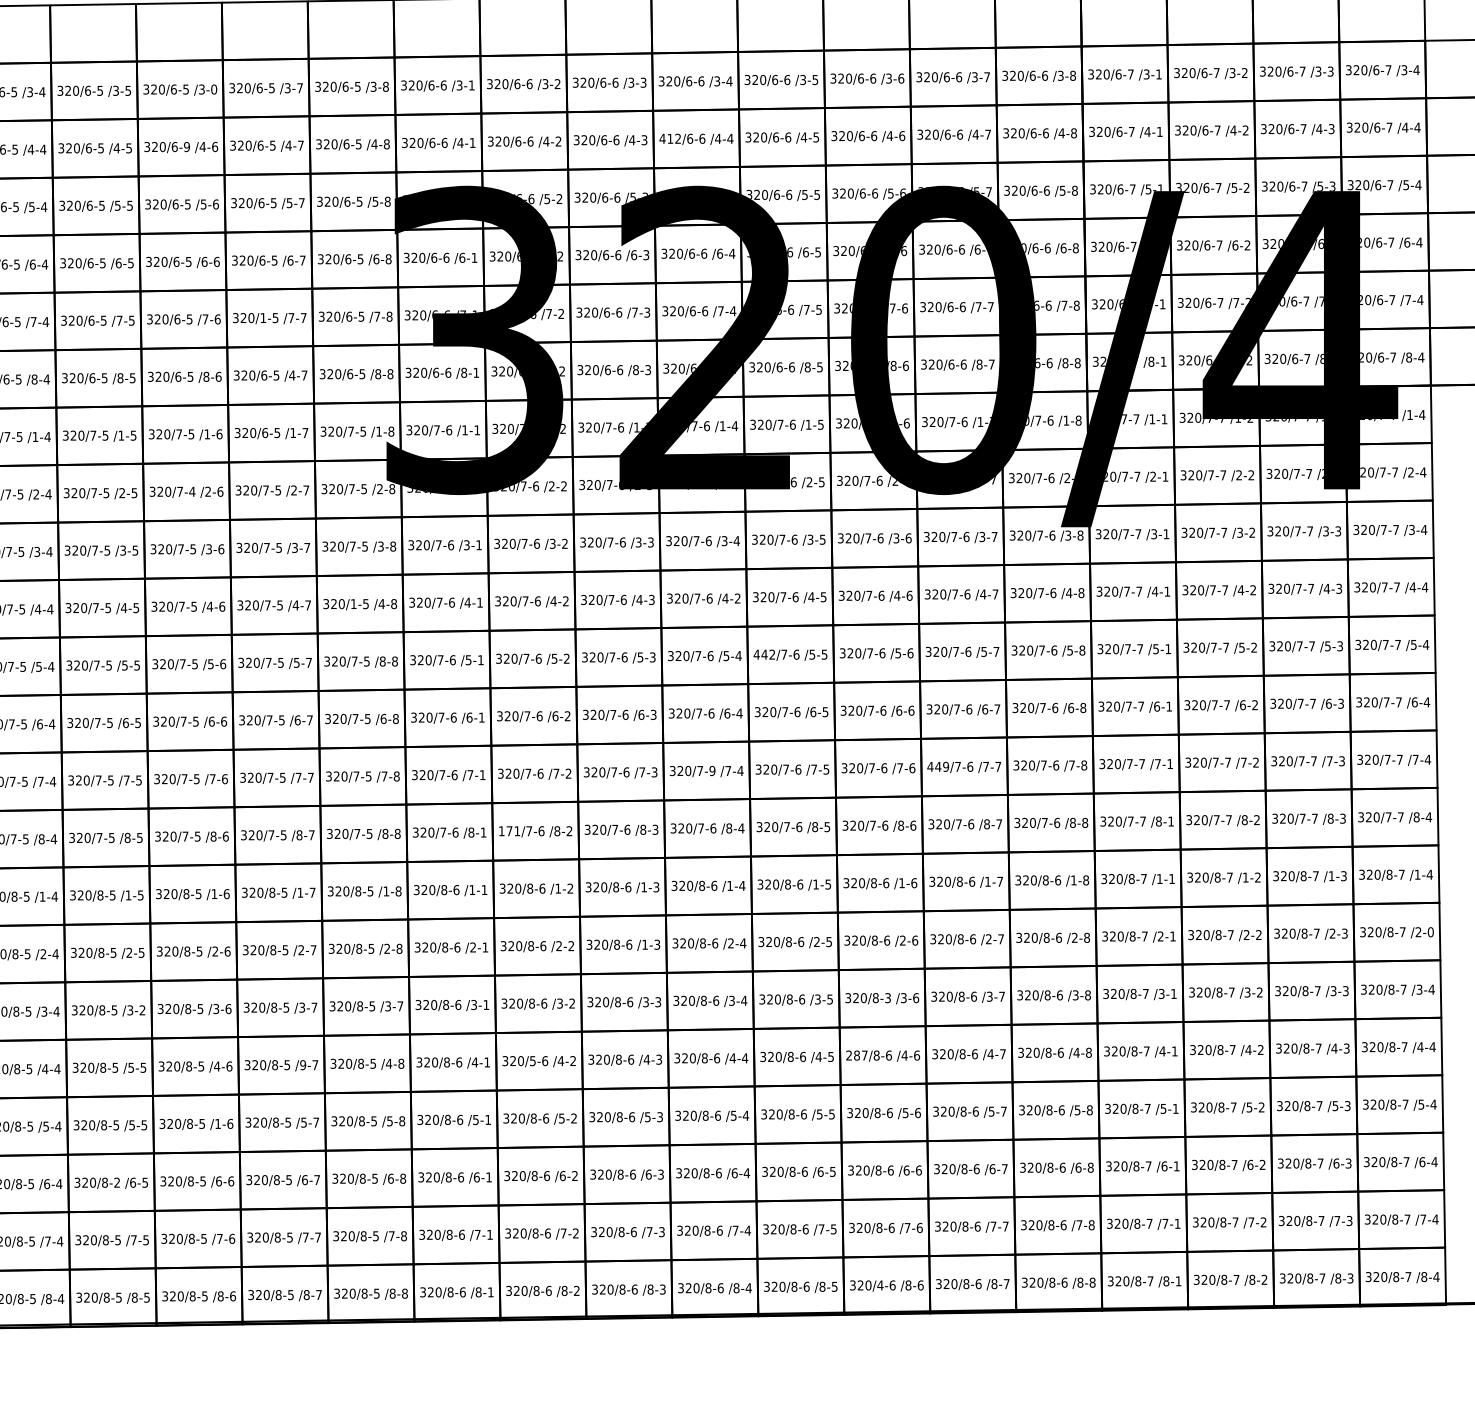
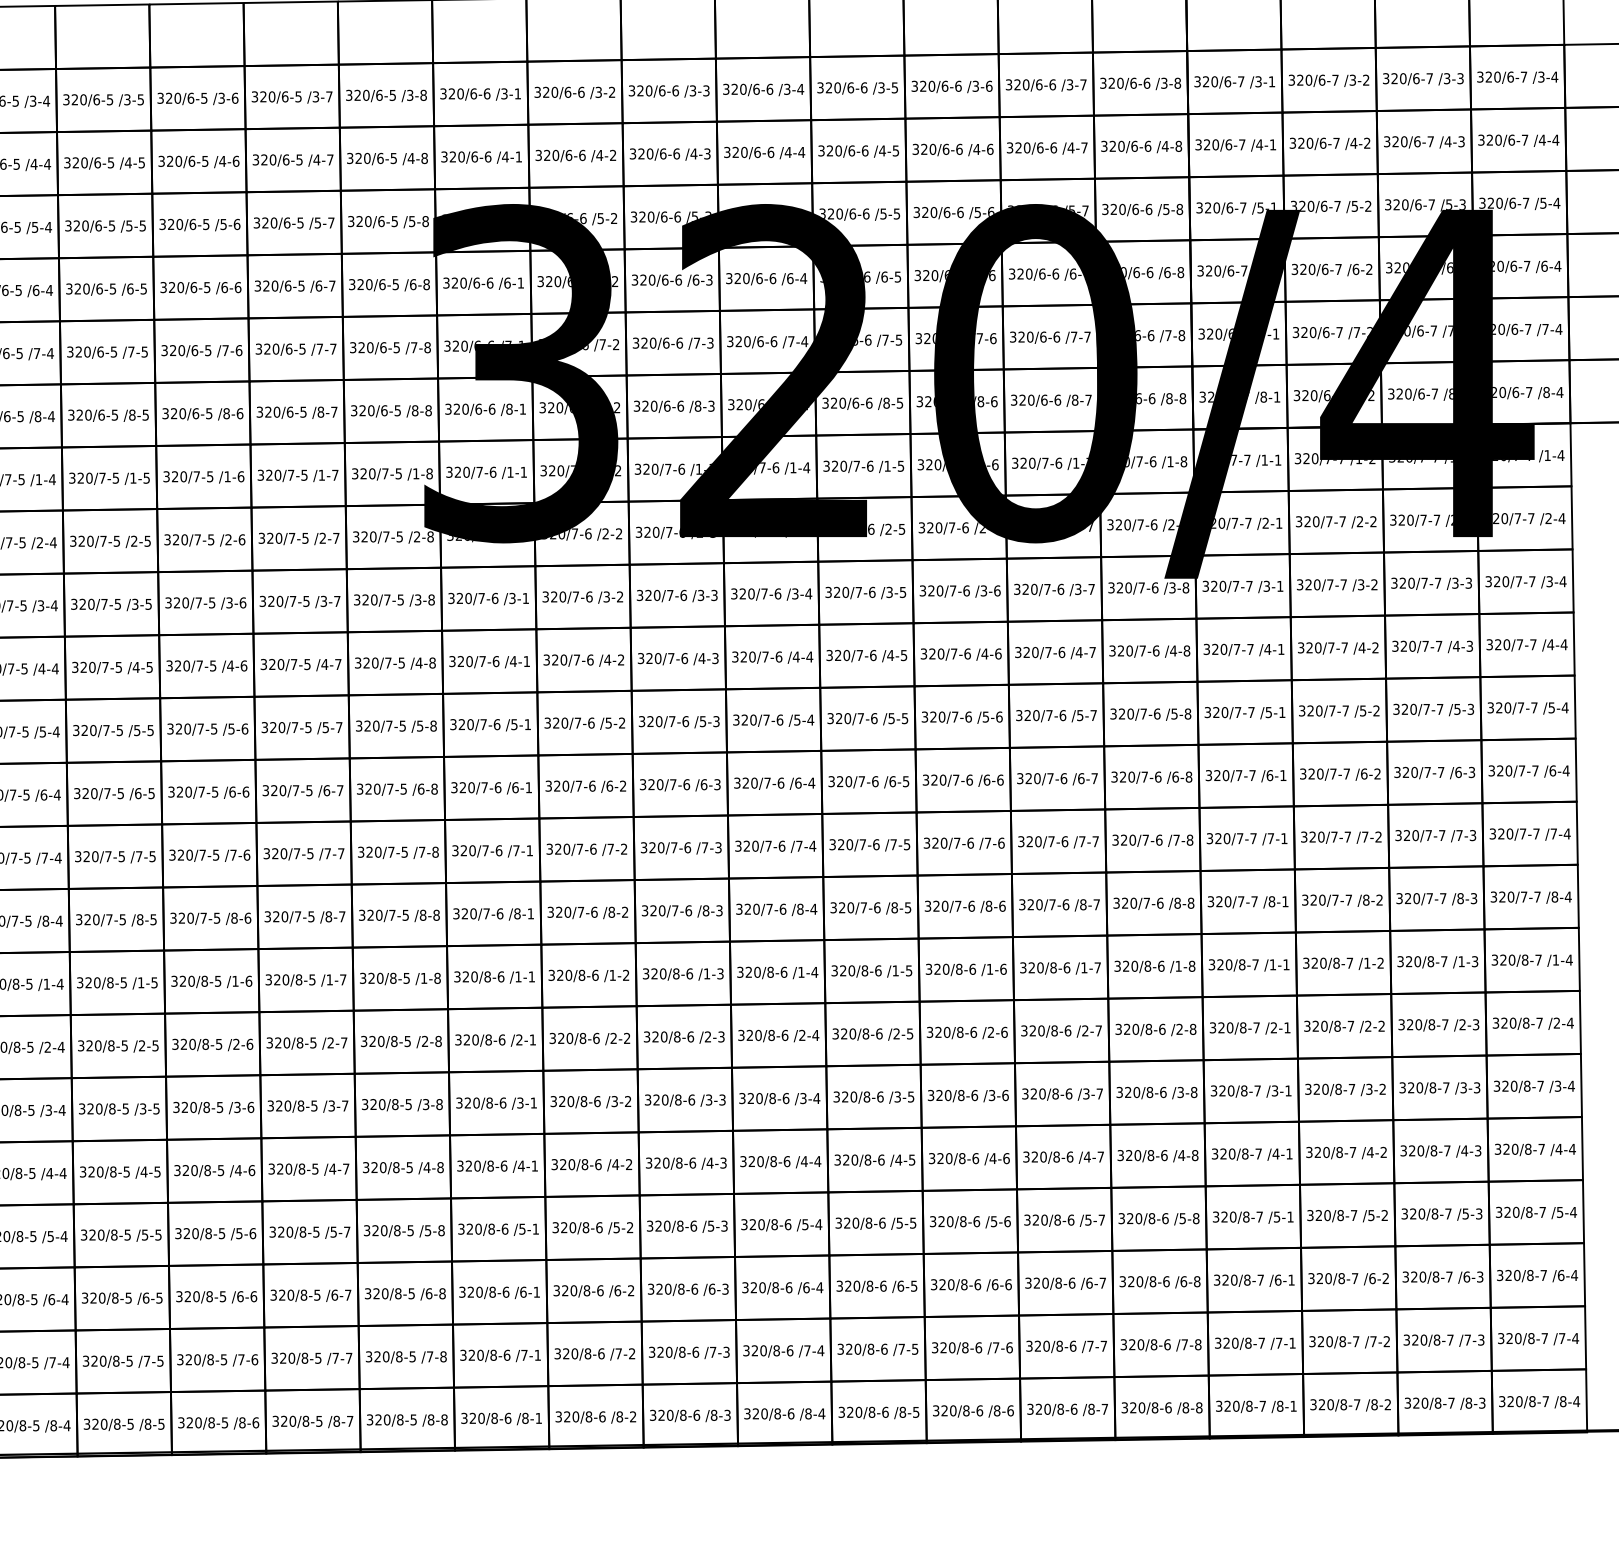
text: (214, 89) -> (235, 98), /3-0 -> /3-6
text: (670, 138) -> (735, 152), 412/6-6 -> 320/6-6
text: (186, 146) -> (204, 160), 320/6-9 -> 320/6-5
text: (263, 318) -> (289, 349), 320/1-5 -> 320/6-5
text: (292, 375) -> (321, 412), /4-7 -> /8-7
text: (265, 433) -> (291, 475), 320/6-5 -> 320/7-5
text: (192, 491) -> (211, 539), 320/7-4 -> 320/7-5
text: (737, 598) -> (809, 656), /4-2 -> /4-4
text: (353, 603) -> (388, 662), 320/1-5 -> 320/7-5
text: (764, 654) -> (839, 718), 442/7-6 -> 320/7-6
text: (382, 661) -> (419, 726), /8-8 -> /5-8
text: (937, 766) -> (1029, 841), 449/7-6 -> 320/7-6
text: (712, 771) -> (782, 846), 320/7-9 -> 320/7-6
text: (509, 831) -> (559, 912), 171/7-6 -> 320/7-6
text: (1430, 932) -> (1570, 1023), /2-0 -> /2-4
text: (644, 944) -> (707, 1036), /1-3 -> /2-3
text: (888, 998) -> (975, 1095), 320/8-3 -> 320/8-6
text: (400, 1006) -> (439, 1104), /3-7 -> /3-8
text: (142, 1010) -> (156, 1109), /3-2 -> /3-5
text: (856, 1055) -> (940, 1158), 287/8-6 -> 320/8-6
text: (532, 1061) -> (584, 1165), 320/5-6 -> 320/8-6
text: (302, 1065) -> (332, 1169), /9-7 -> /4-7
text: (131, 1067) -> (144, 1171), /5-5 -> /4-5
text: (217, 1124) -> (238, 1234), /1-6 -> /5-6
text: (116, 1182) -> (127, 1297), 320/8-2 -> 320/8-5
text: (880, 1285) -> (966, 1410), 320/4-6 -> 320/8-6

